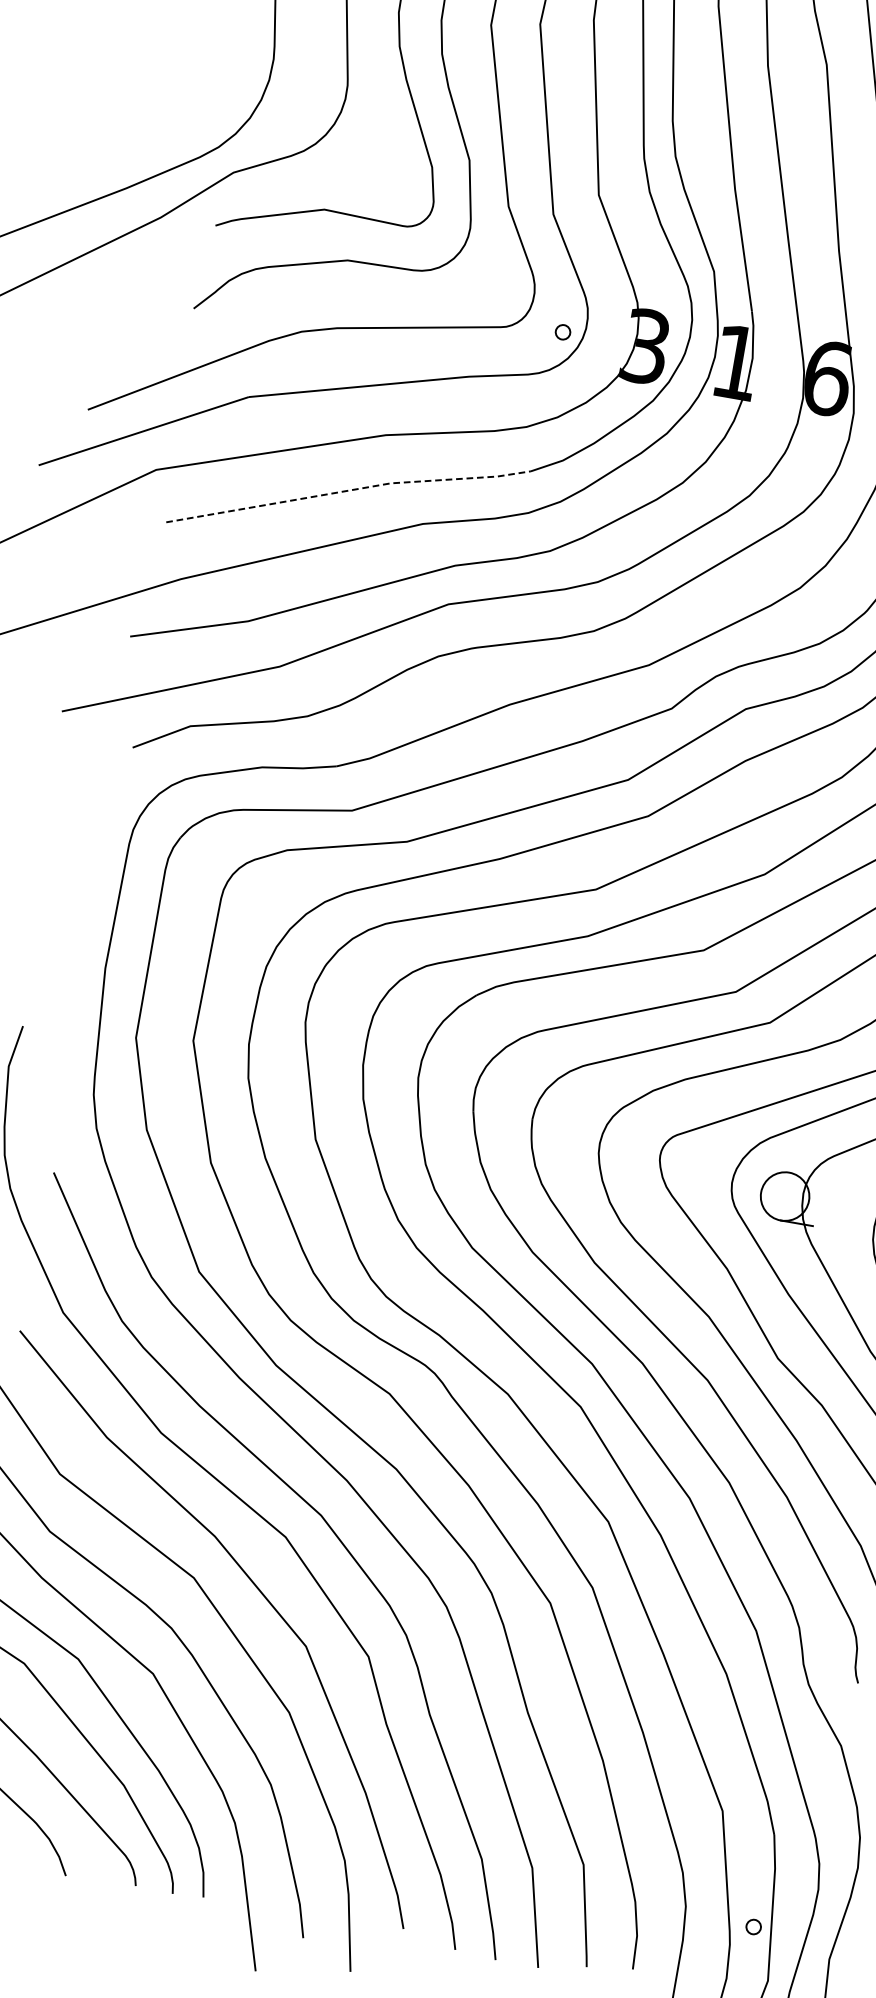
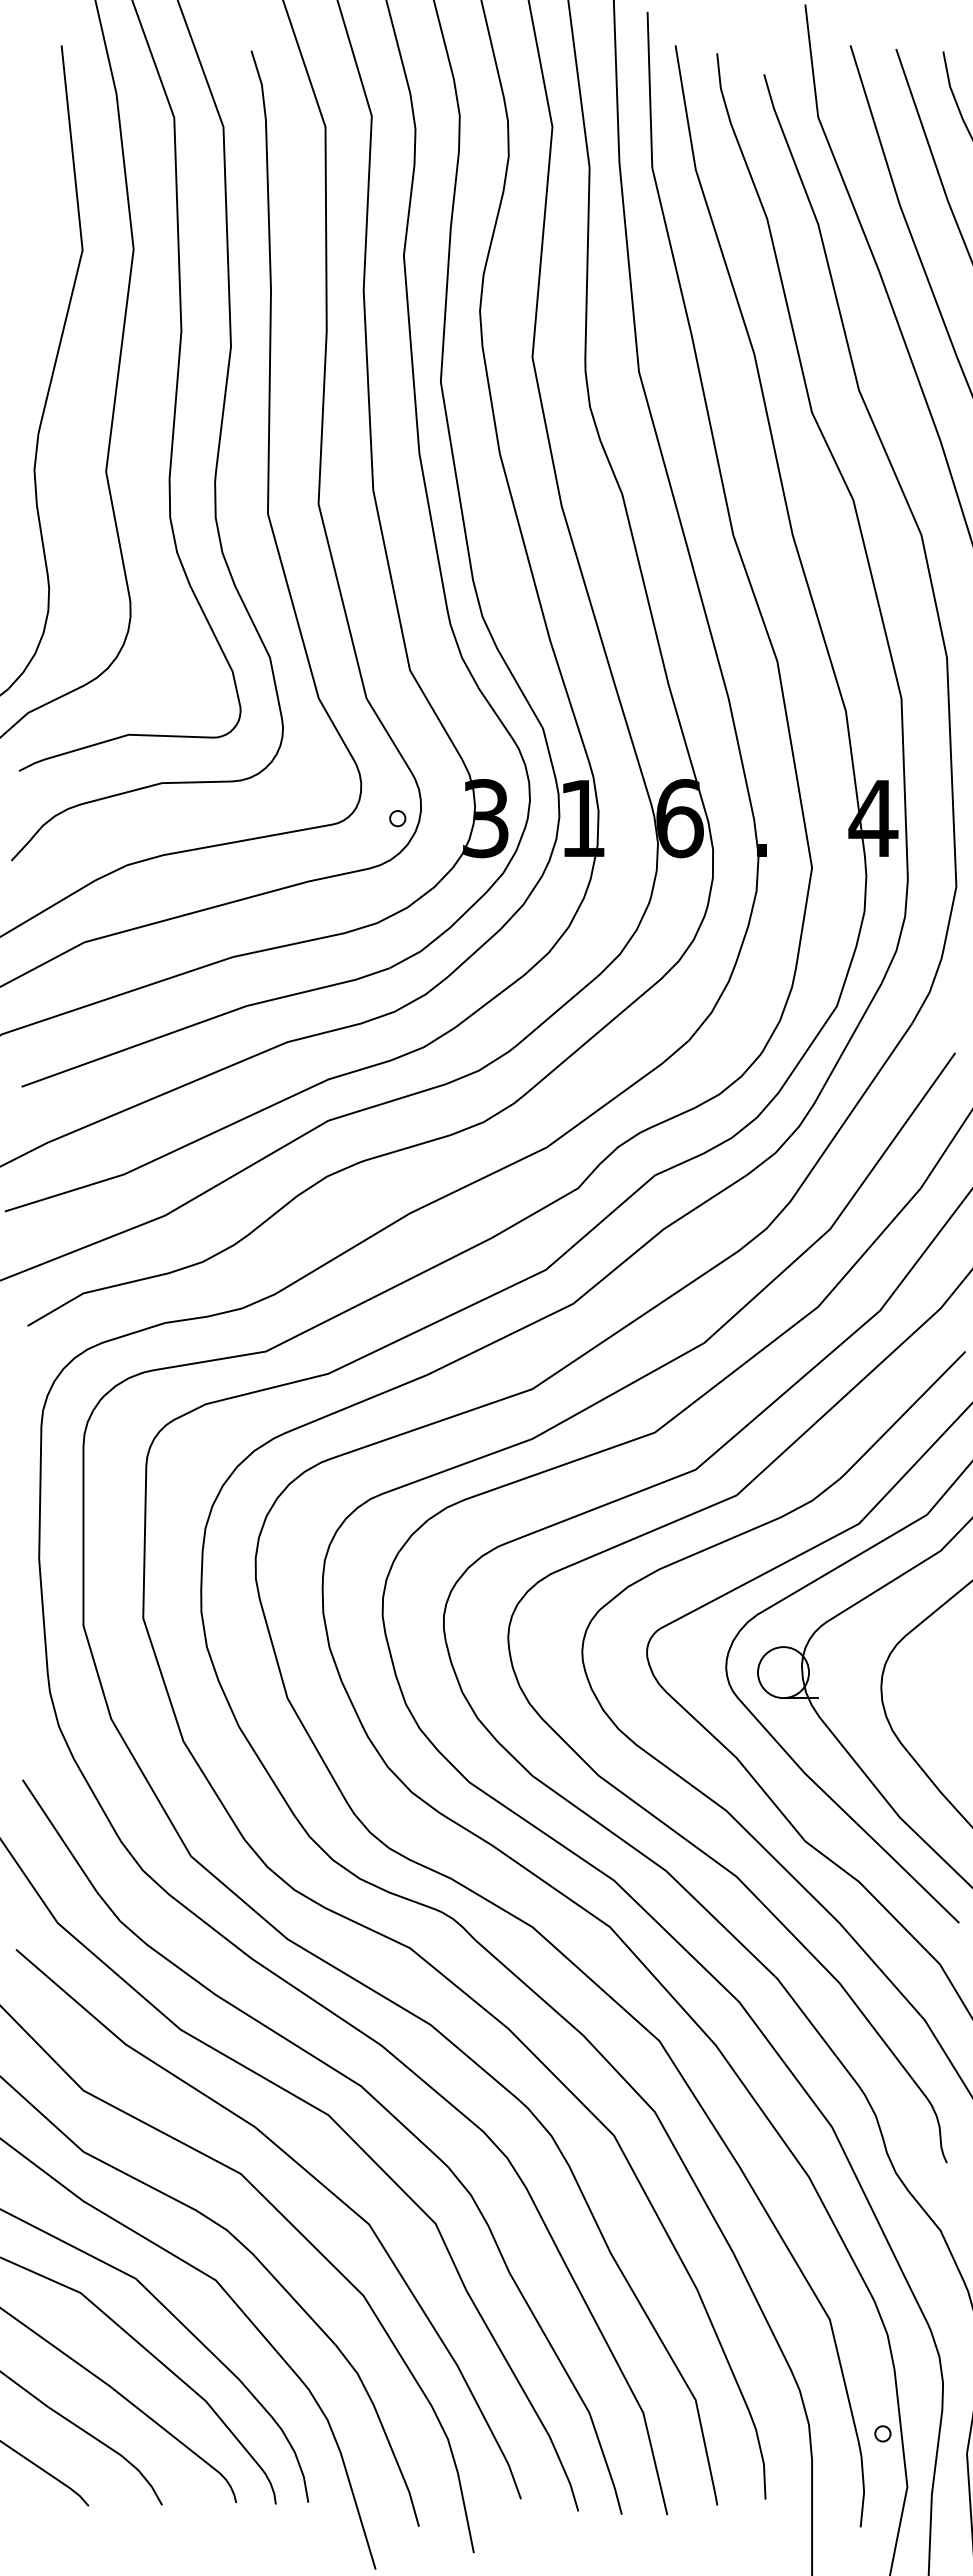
line: (349, 490) -> (205, 1020), dashed -> solid

